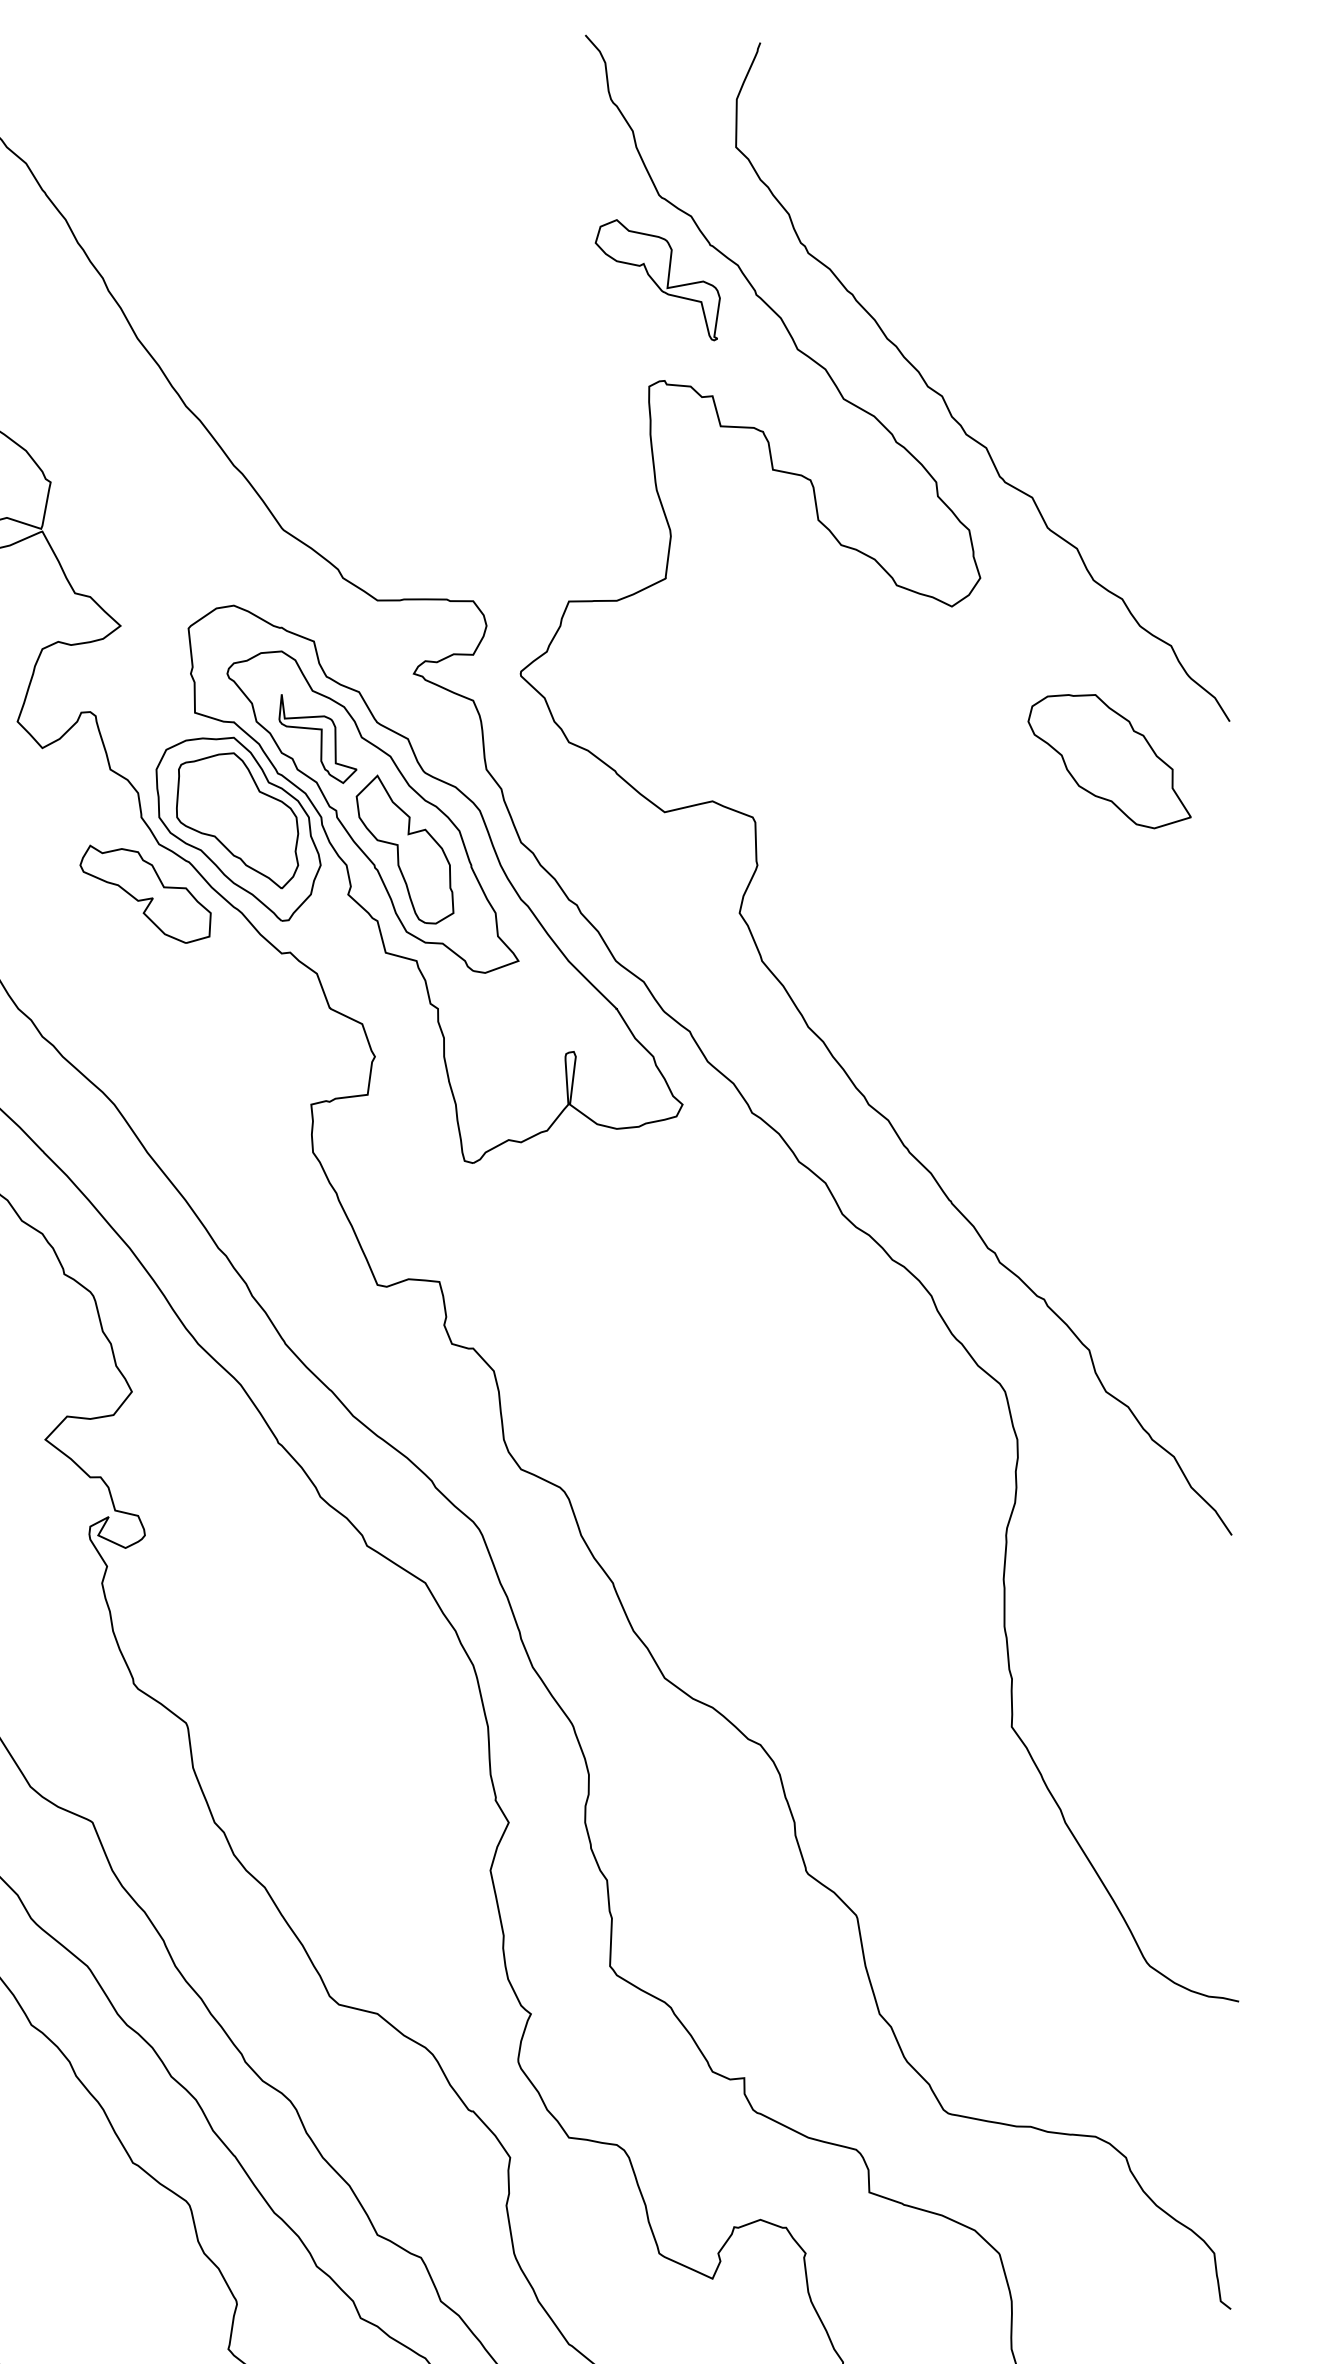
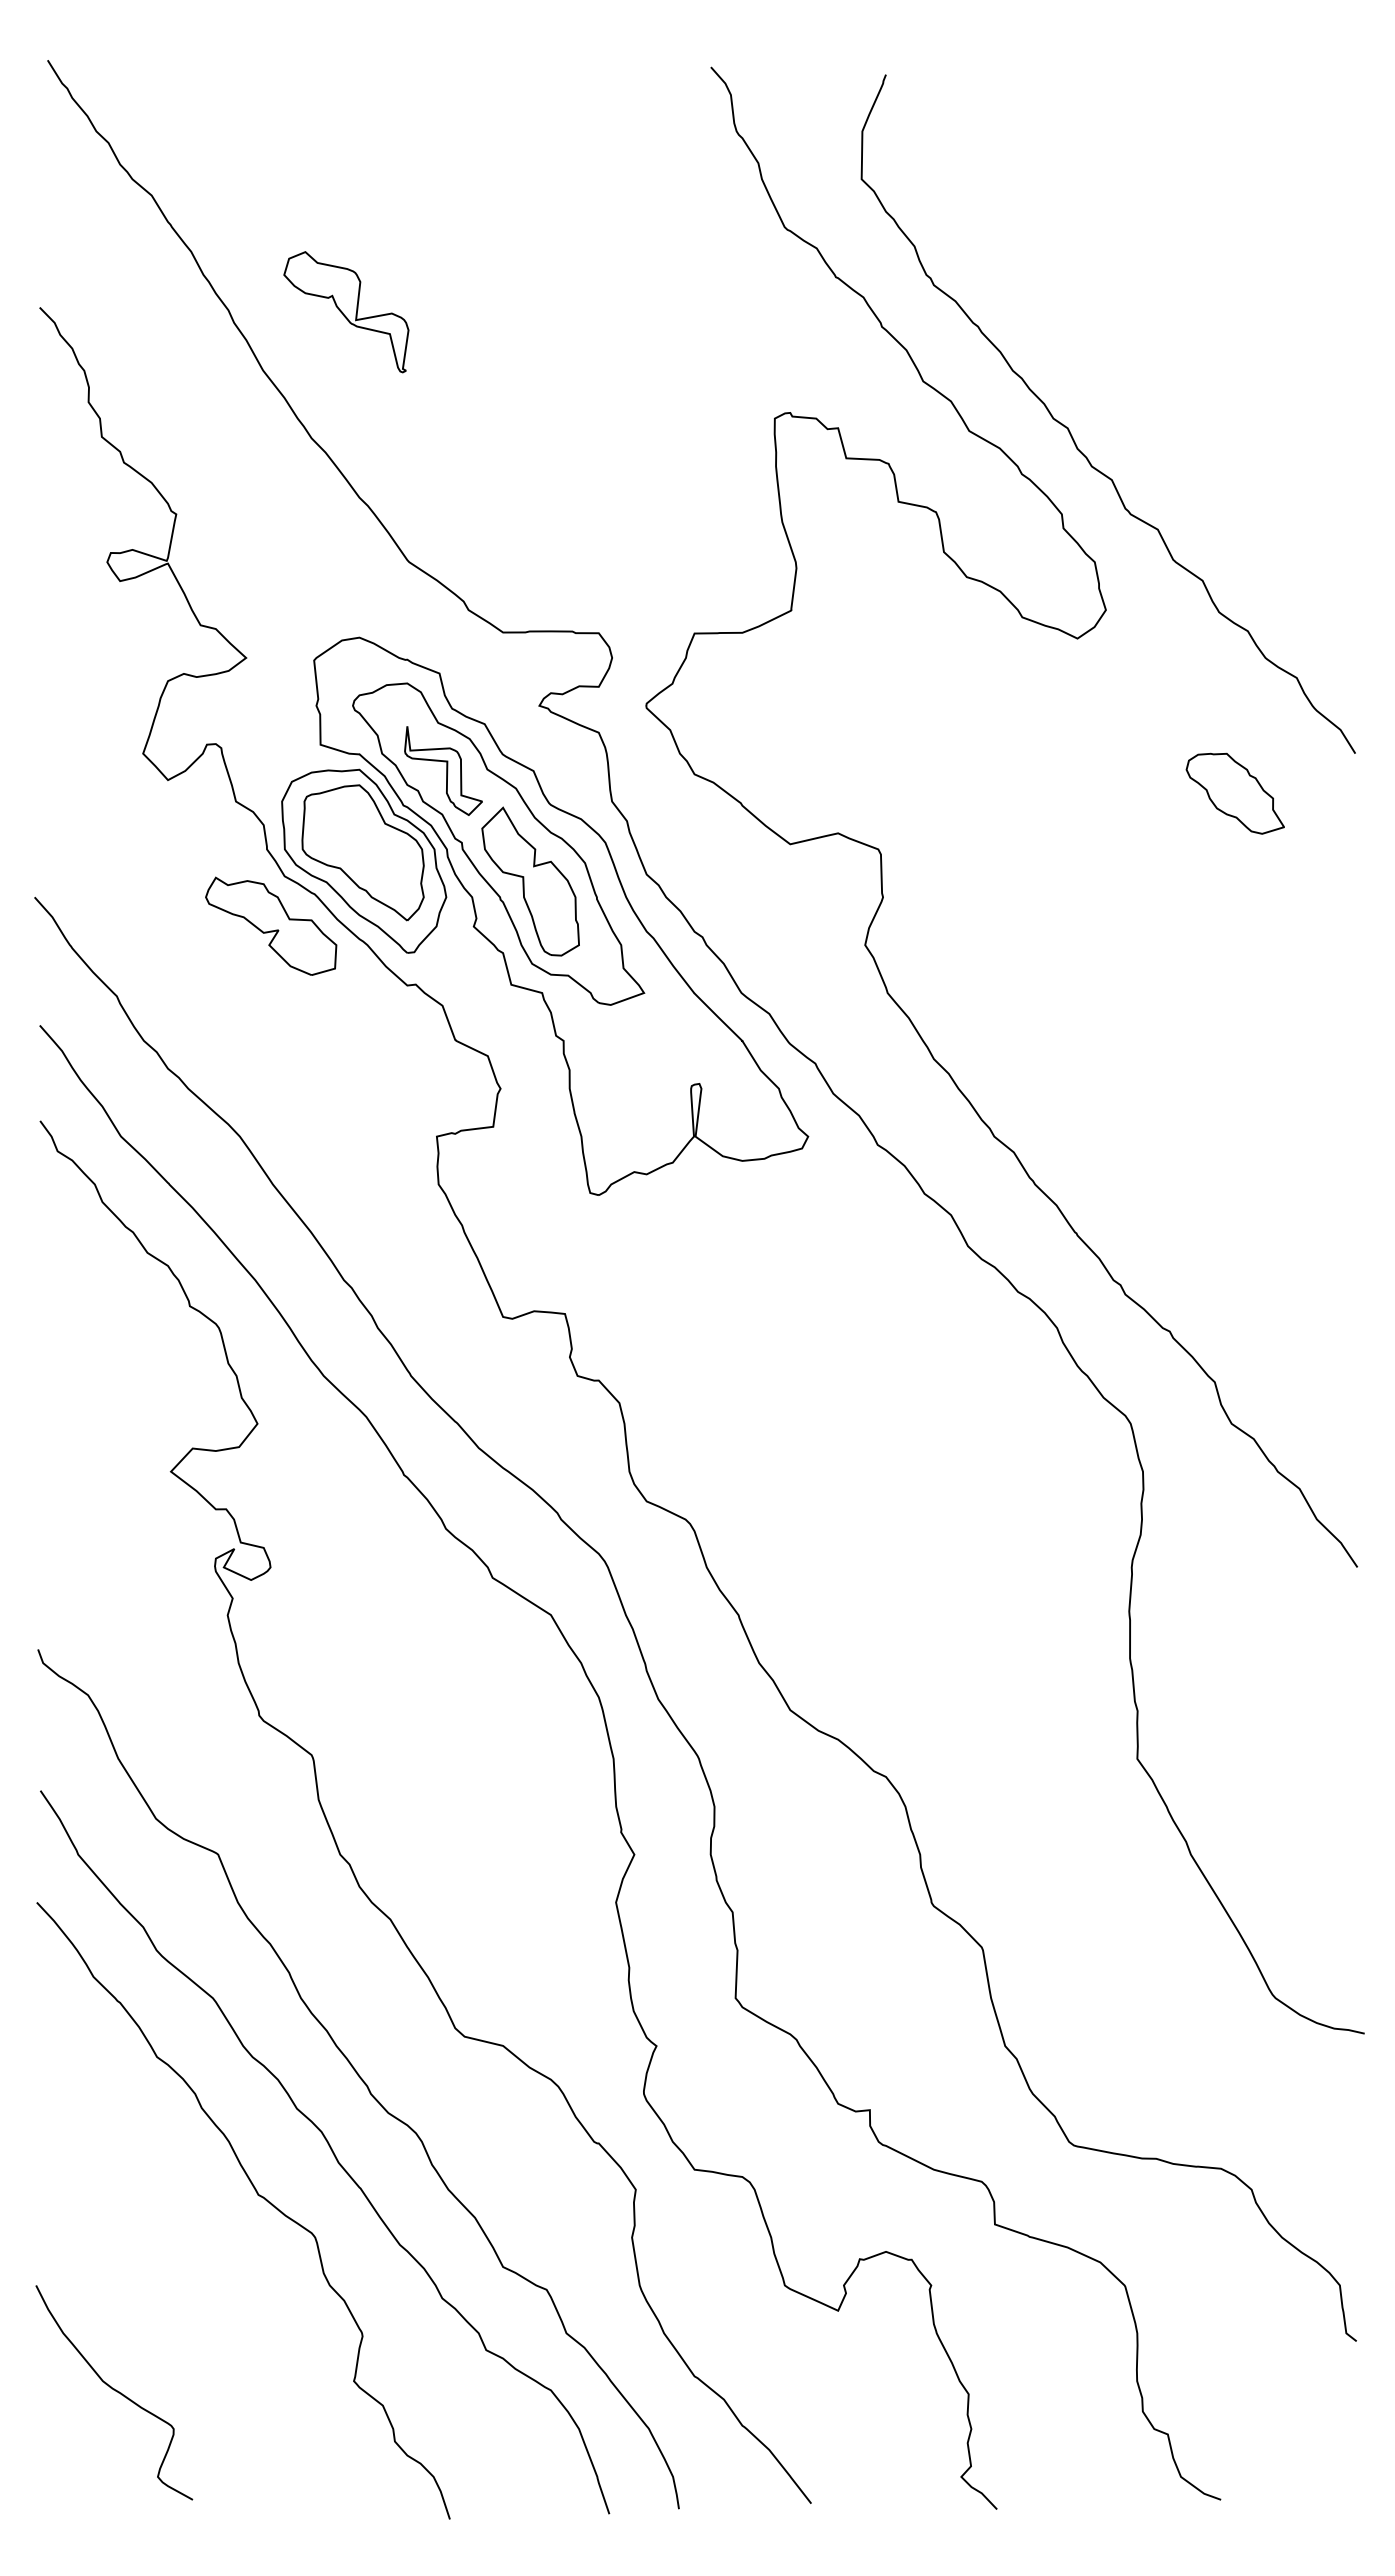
part: (657, 280) -> (346, 312), moved
part: (1109, 761) -> (1235, 793), size x0.6

